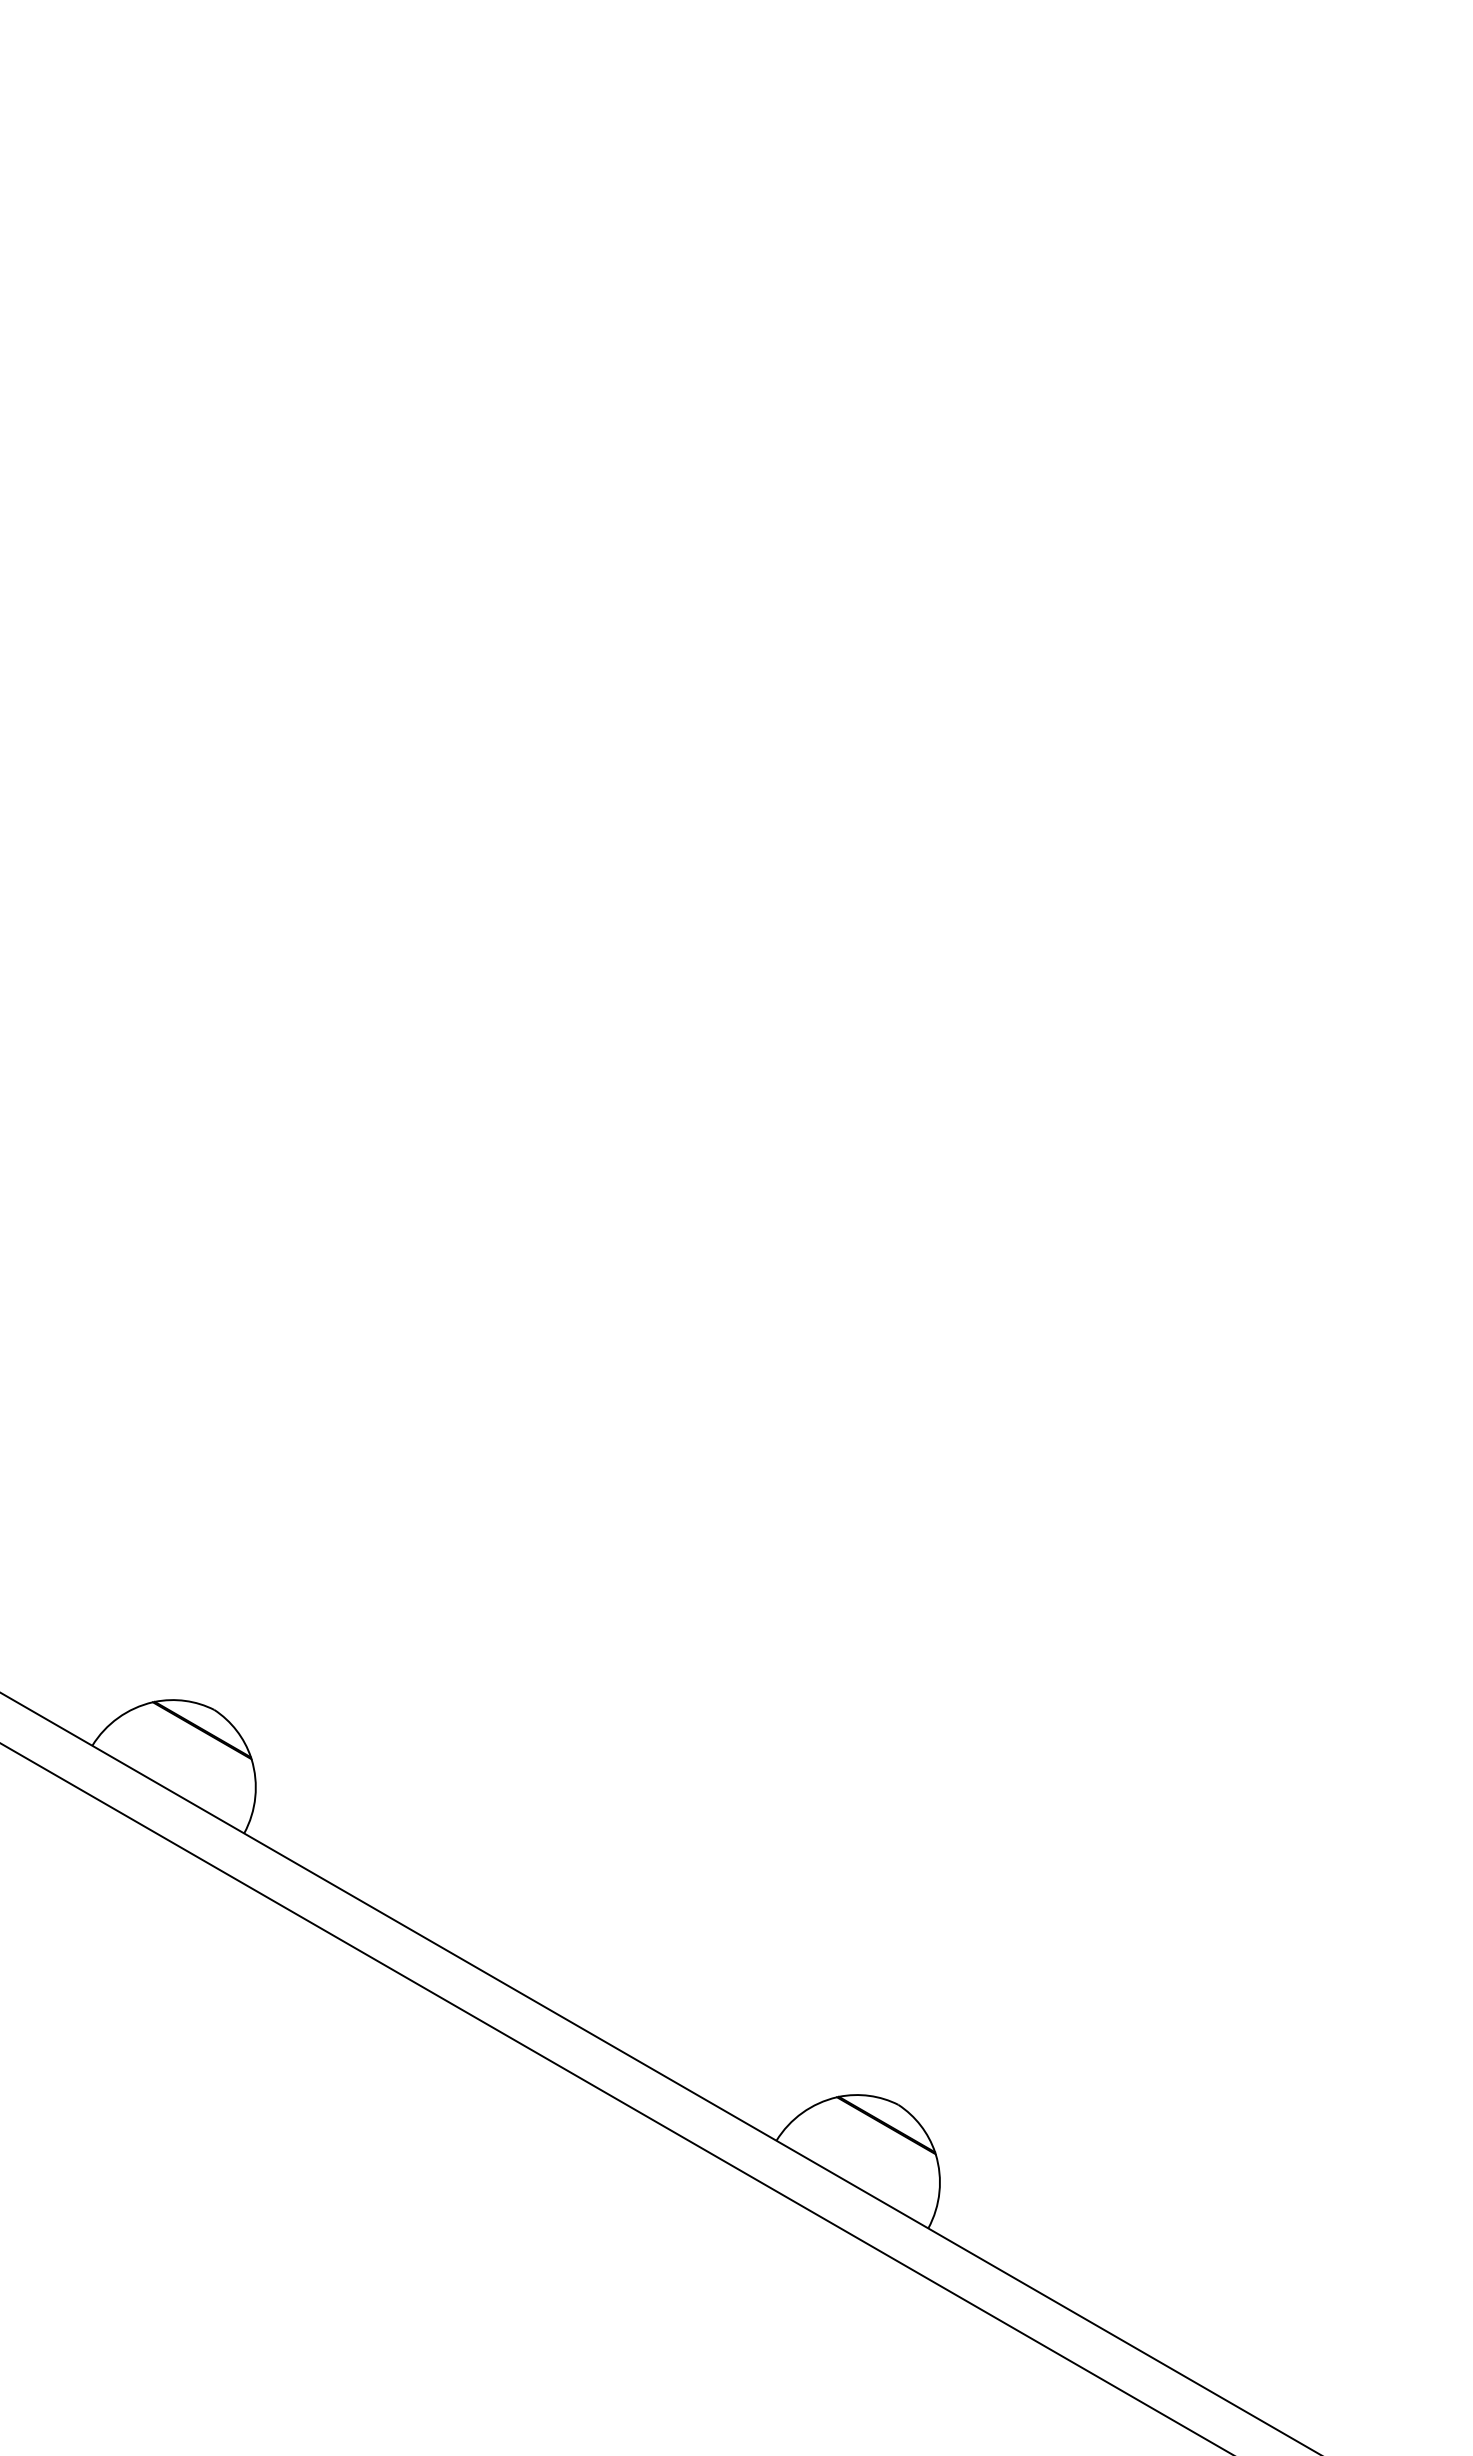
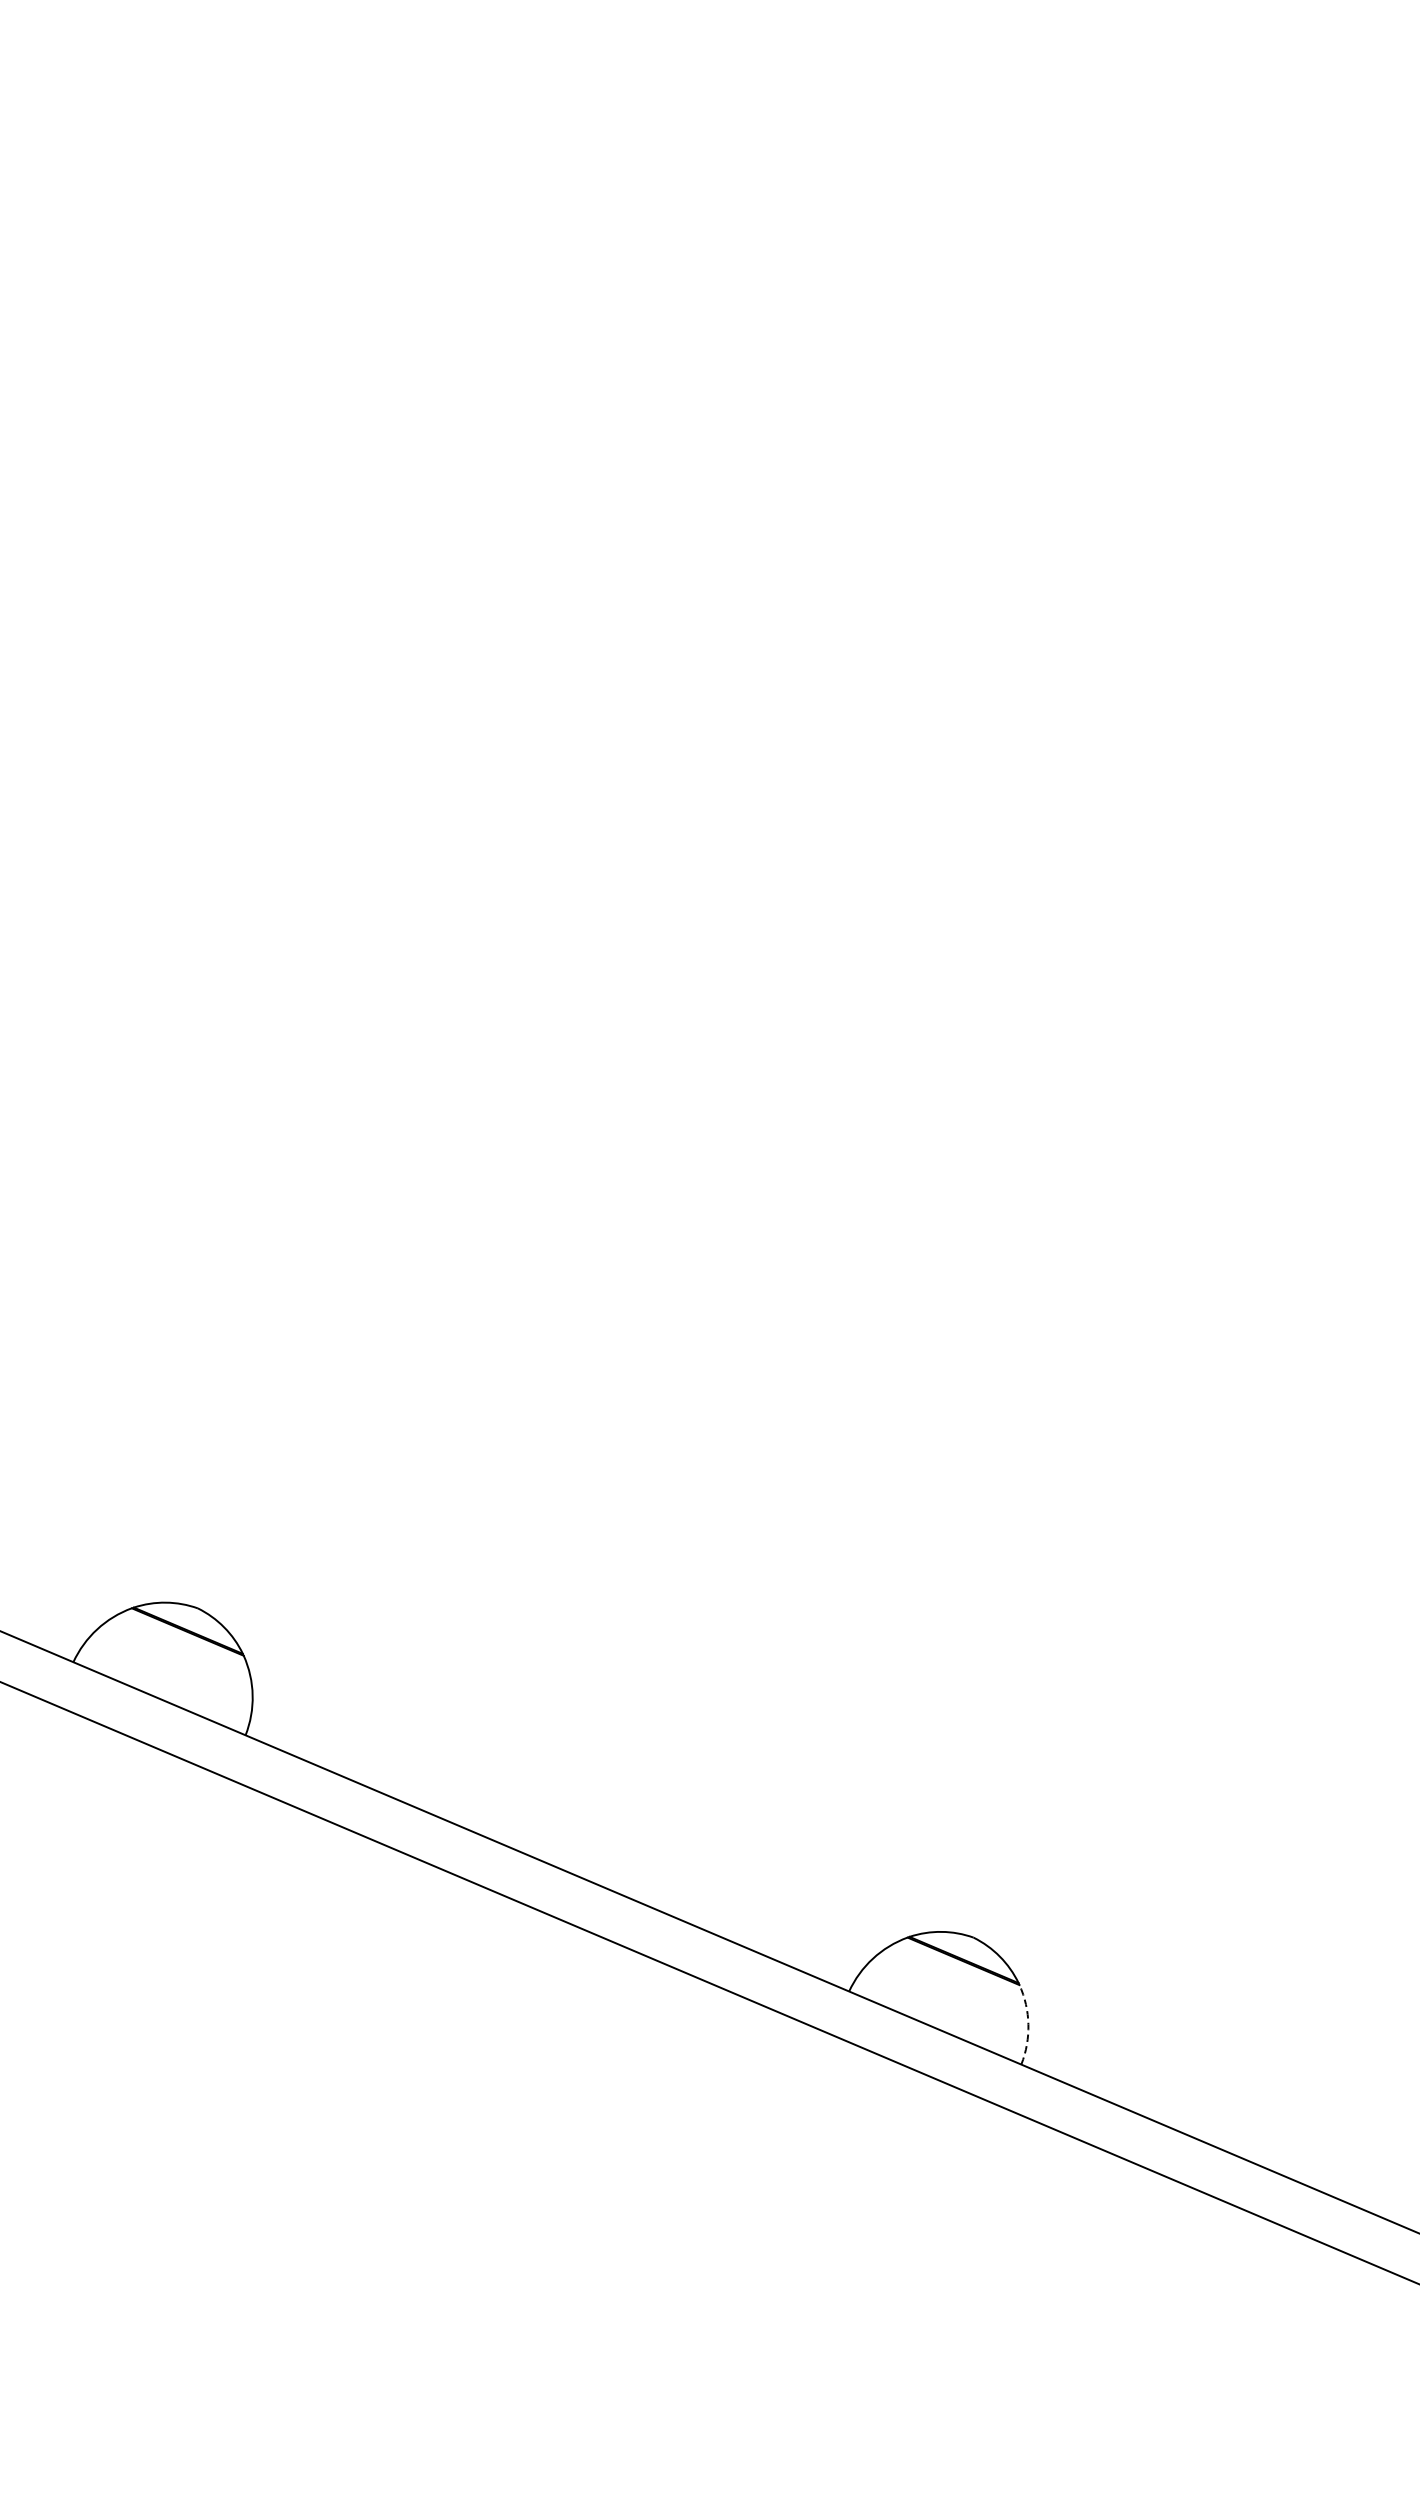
arc: (939, 2192) -> (1028, 2025), solid -> dashed

